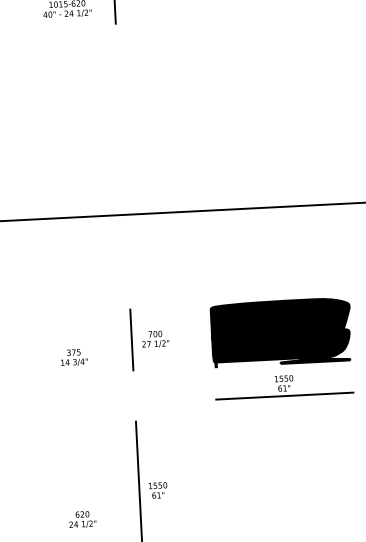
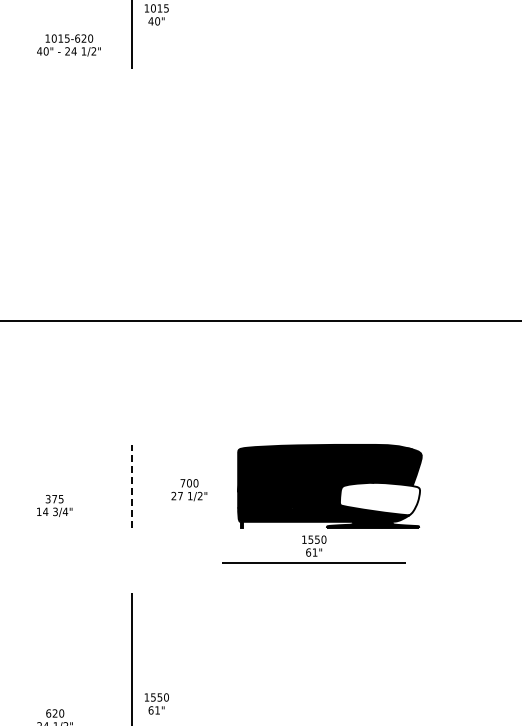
text: (155, 339) -> (189, 490), moved
fill: (319, 339) -> (379, 498), removed
line: (132, 340) -> (132, 486), solid -> dashed
part: (283, 386) -> (313, 549), moved
text: (157, 490) -> (156, 703), moved

